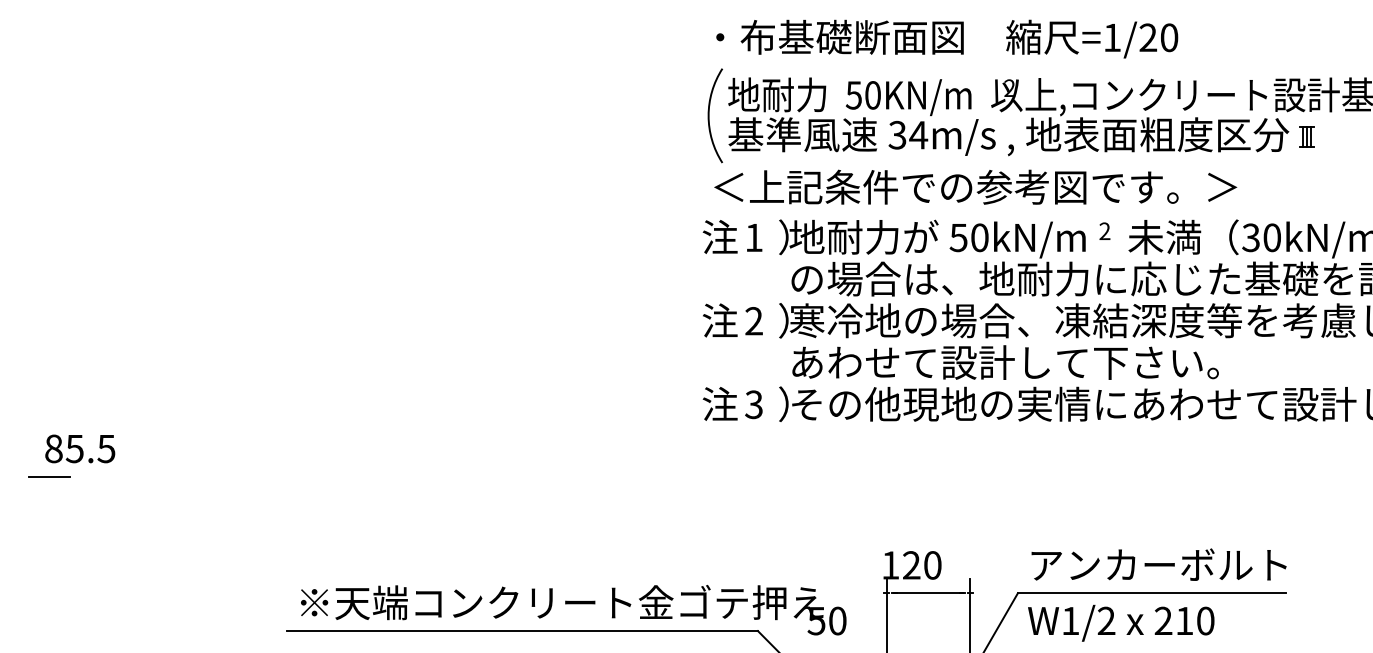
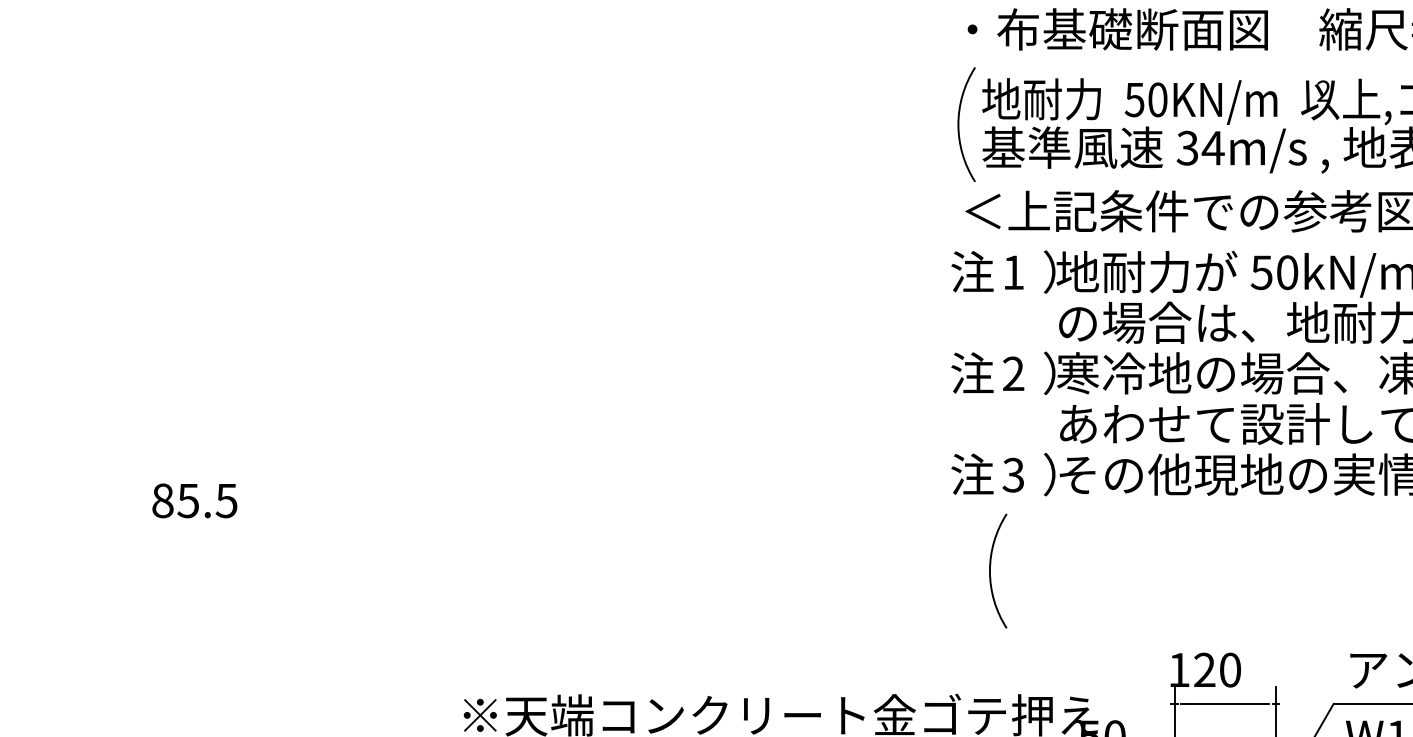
text: (80, 448) -> (195, 500), moved
line: (49, 476) -> (158, 562), removed
arc: (735, 483) -> (991, 570), added

